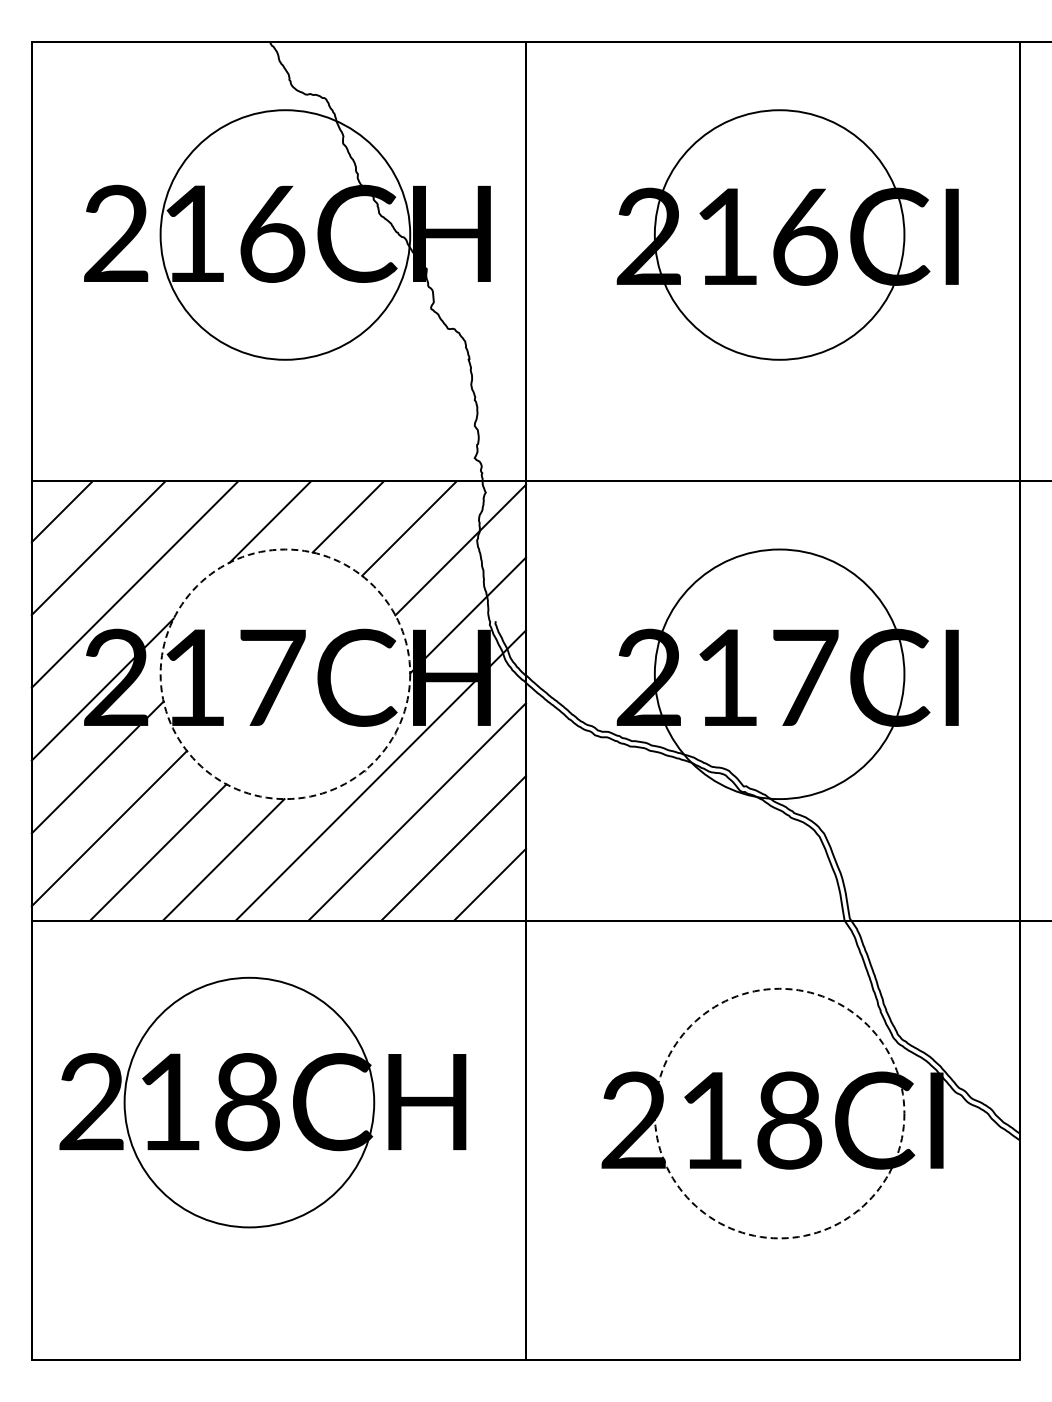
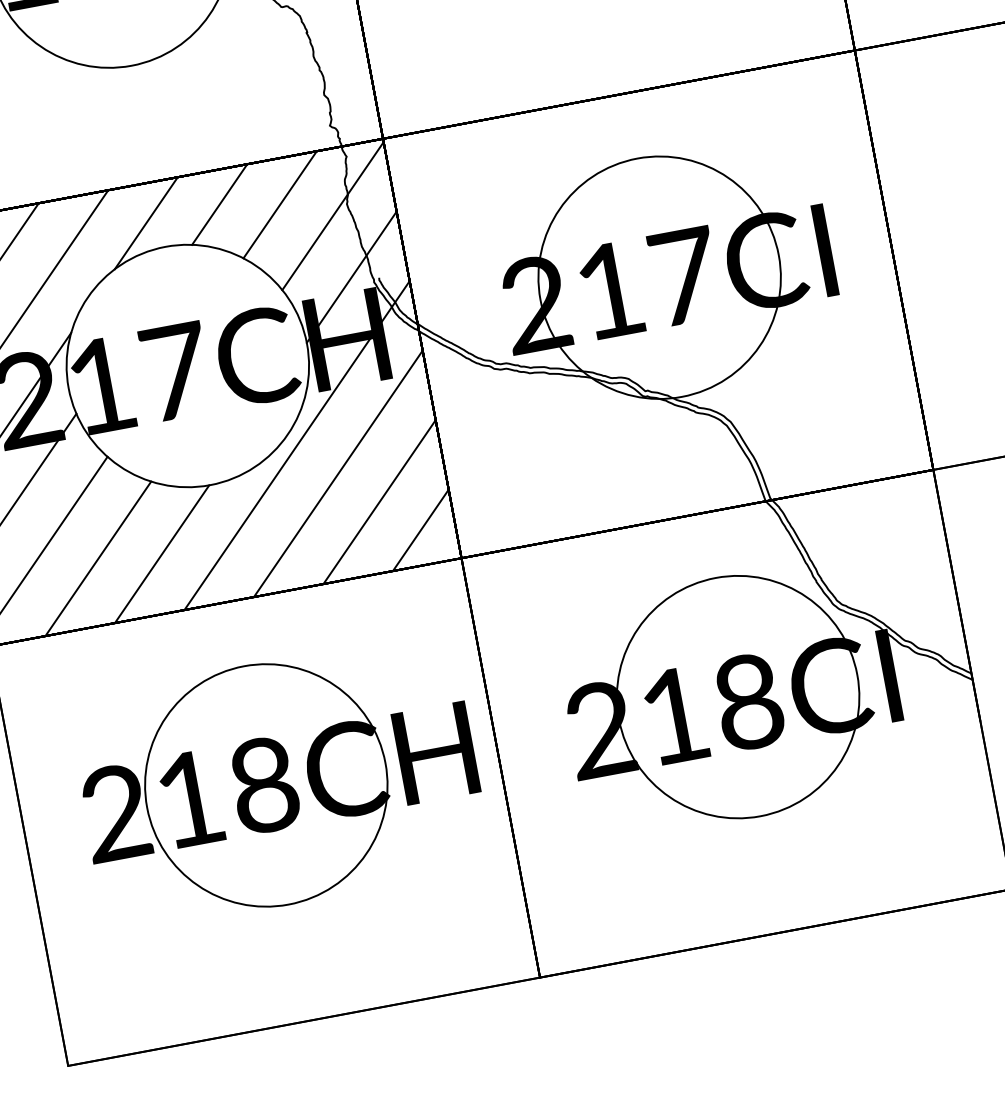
circle: (285, 674) -> (187, 366), dashed -> solid
part: (262, 1102) -> (278, 782), moved
circle: (779, 1113) -> (738, 697), dashed -> solid

